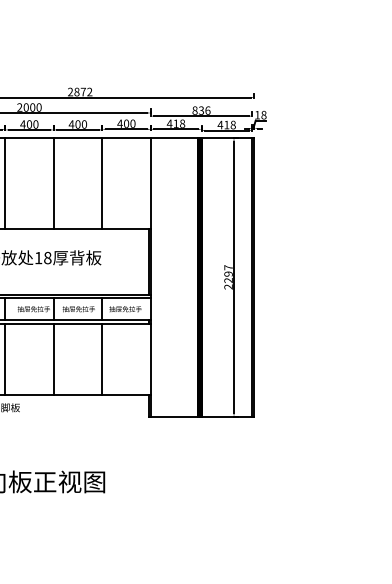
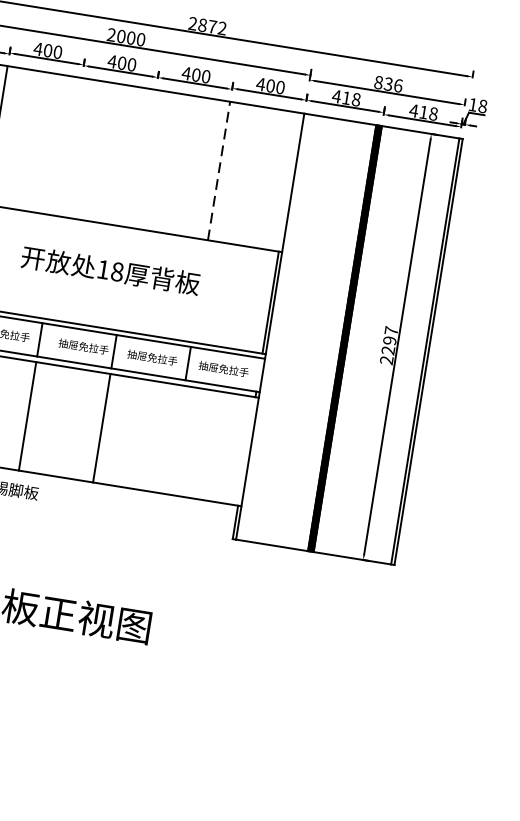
line: (102, 182) -> (219, 169), solid -> dashed
line: (5, 183) -> (71, 147), removed
line: (53, 183) -> (144, 159), removed
line: (102, 358) -> (176, 438), removed

